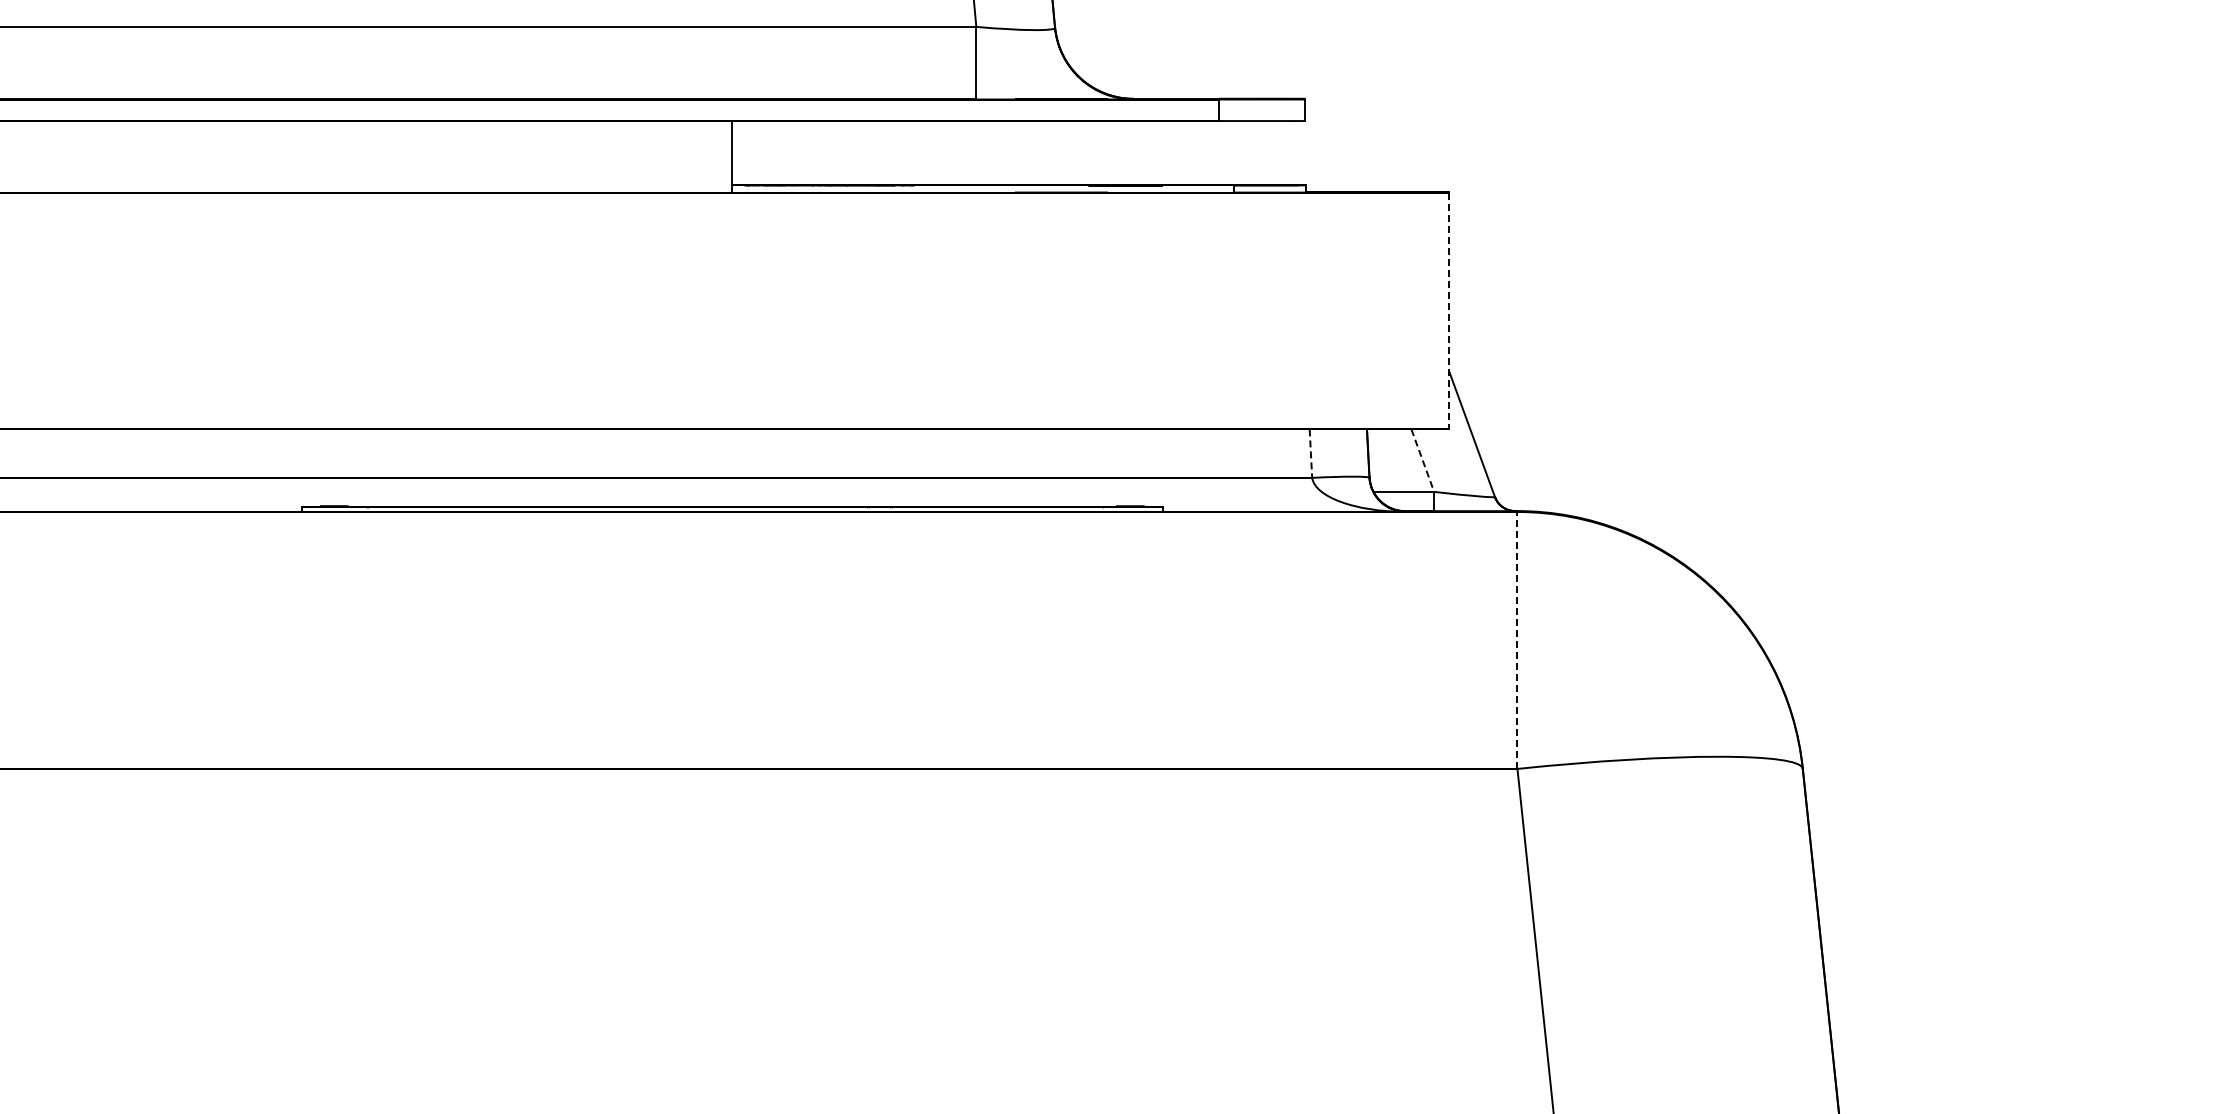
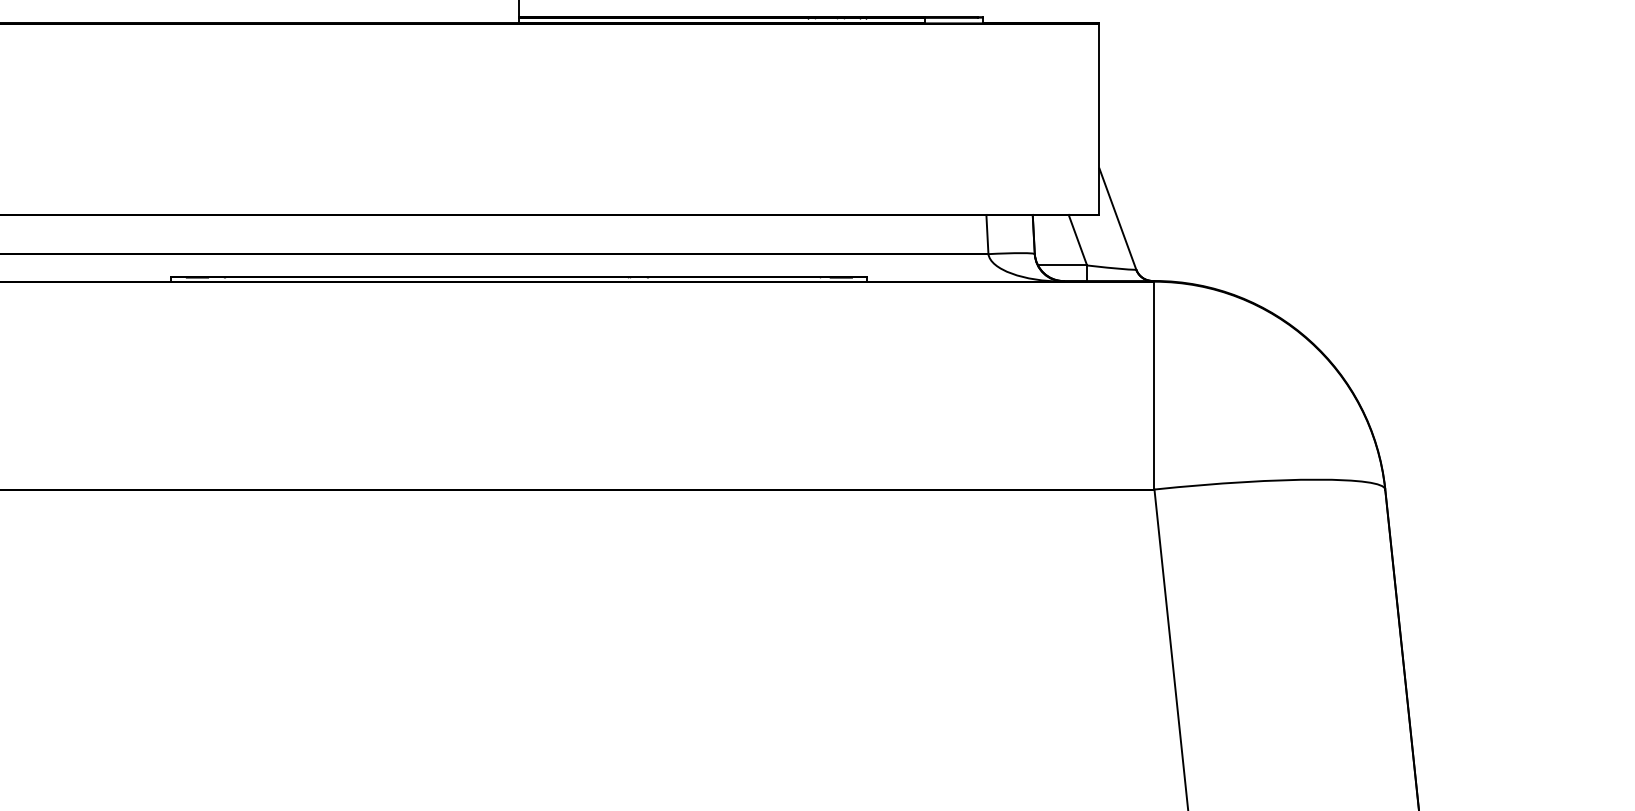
line: (1449, 311) -> (1099, 119), dashed -> solid
line: (1310, 454) -> (987, 235), dashed -> solid
line: (1422, 461) -> (1077, 240), dashed -> solid
line: (1517, 639) -> (1154, 384), dashed -> solid

